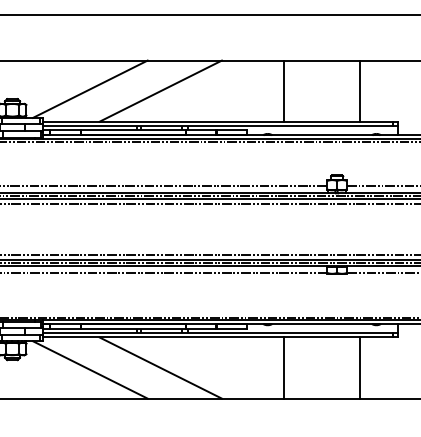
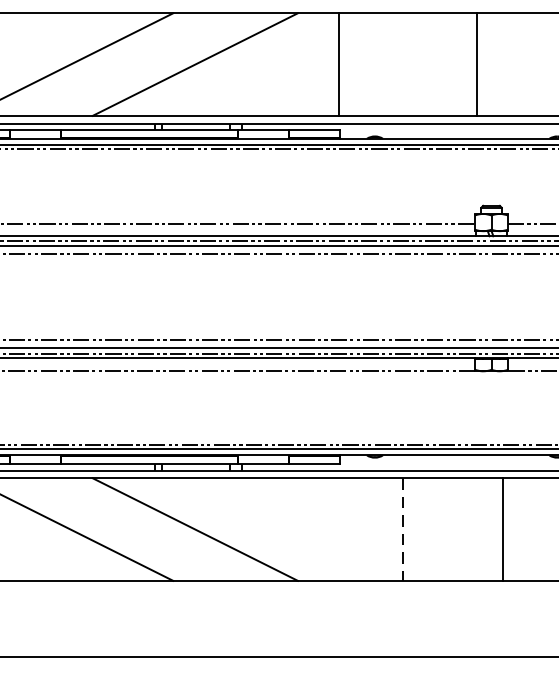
line: (284, 90) -> (339, 63), moved
line: (359, 90) -> (476, 63), moved
line: (359, 367) -> (502, 528), moved
line: (284, 368) -> (403, 530), solid -> dashed

